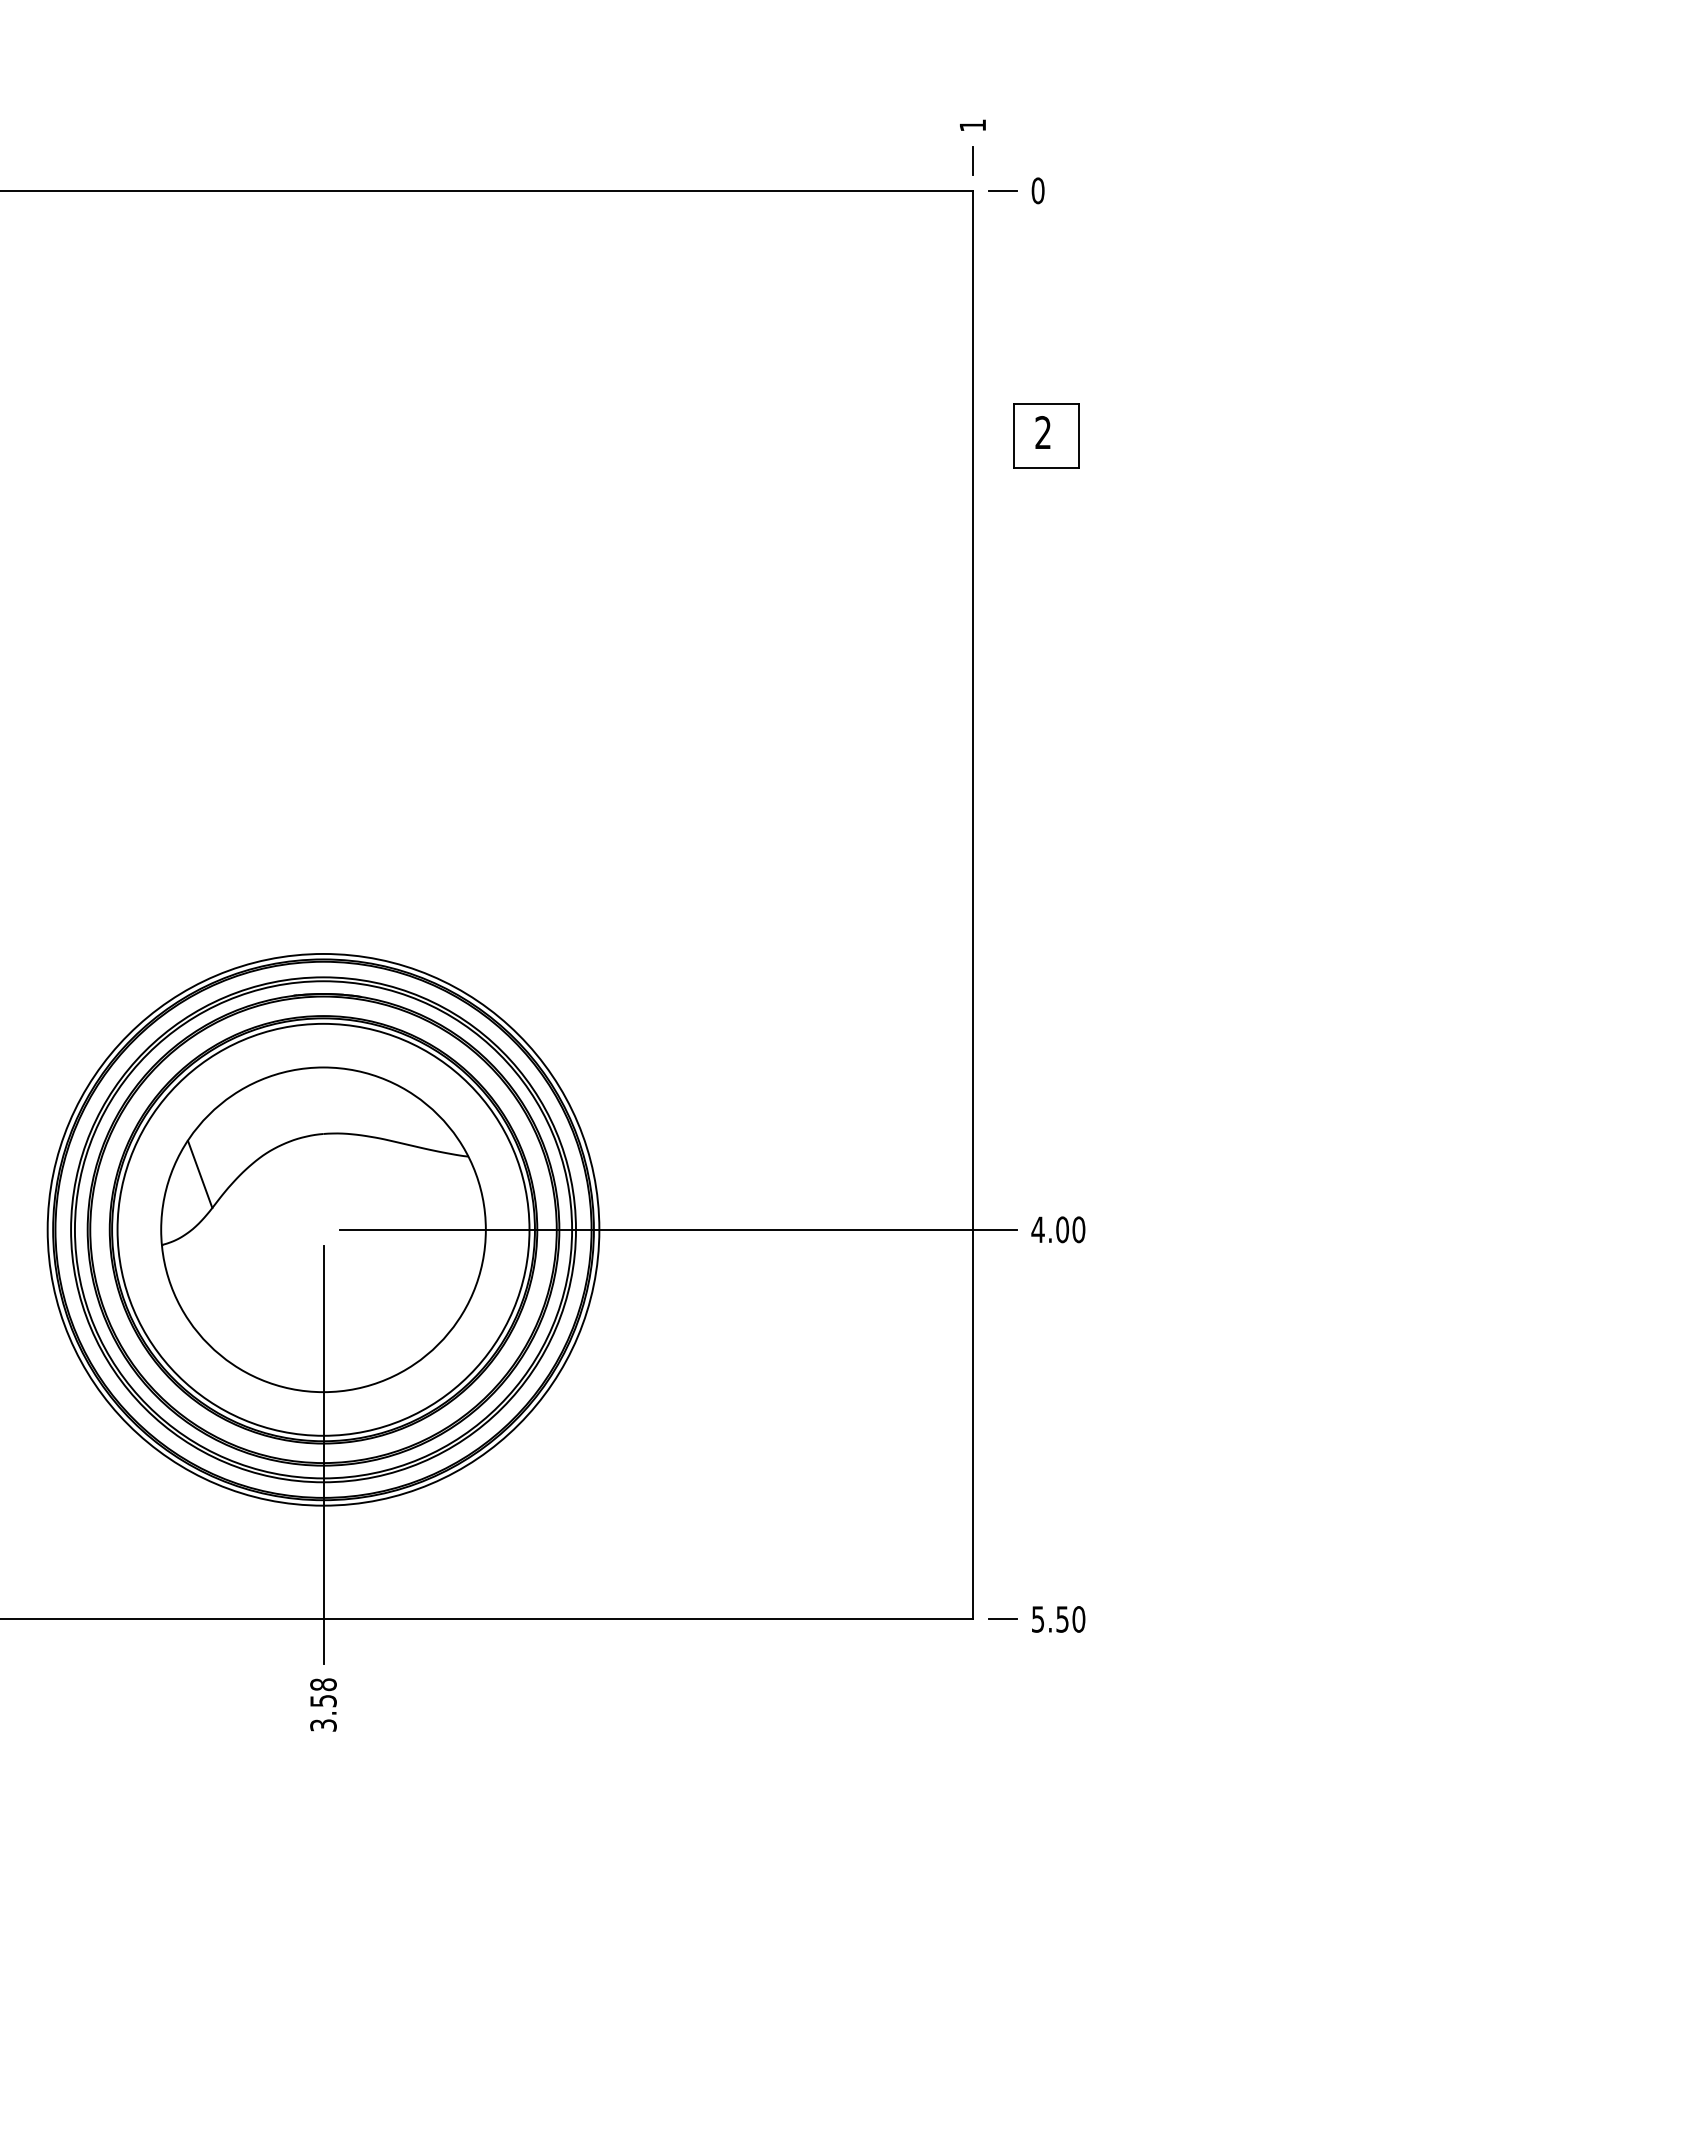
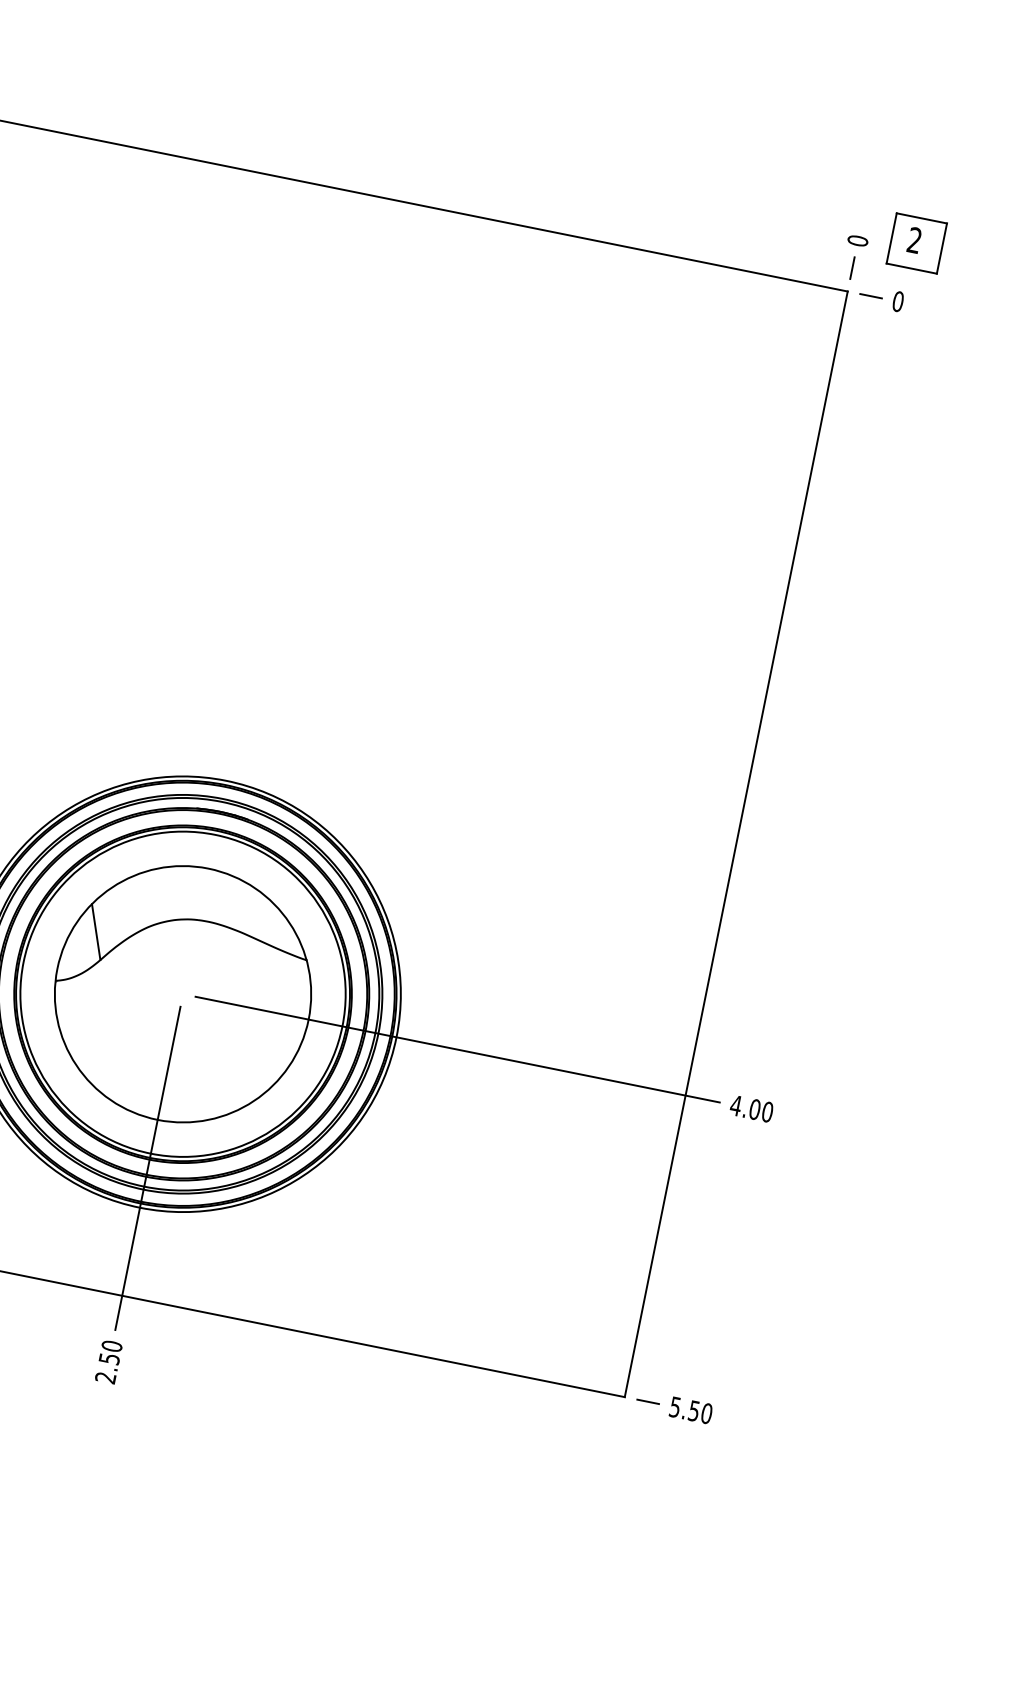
text: (972, 125) -> (857, 240), 1 -> 0
part: (1046, 435) -> (916, 243), moved
text: (323, 1704) -> (108, 1361), 3.58 -> 2.50

